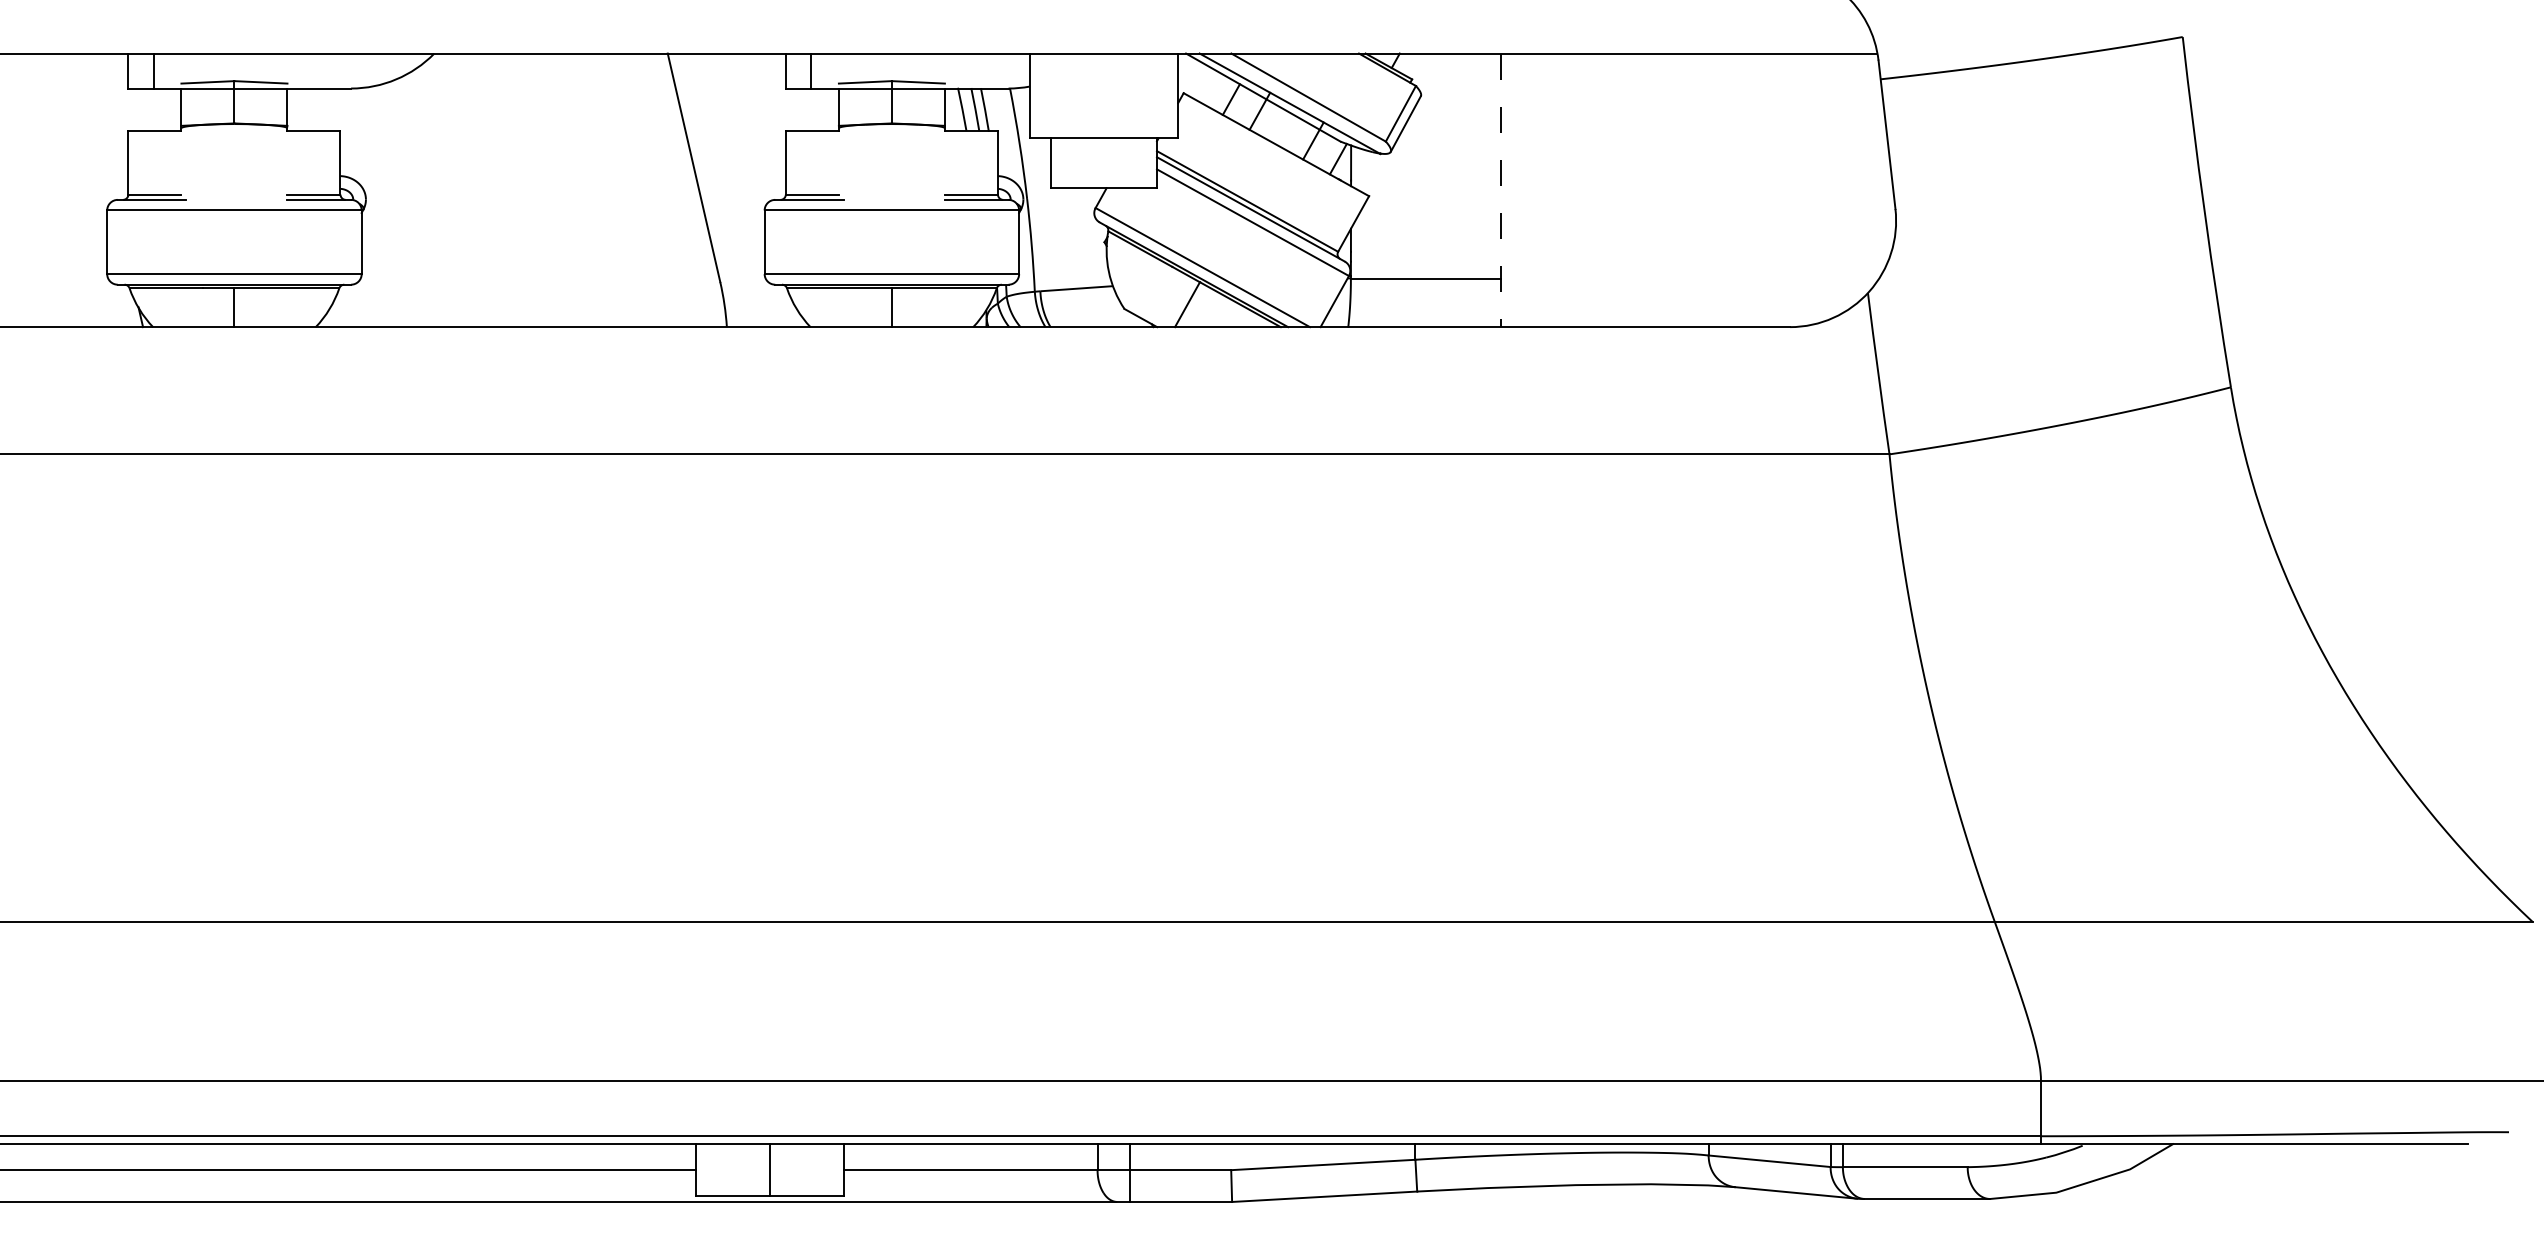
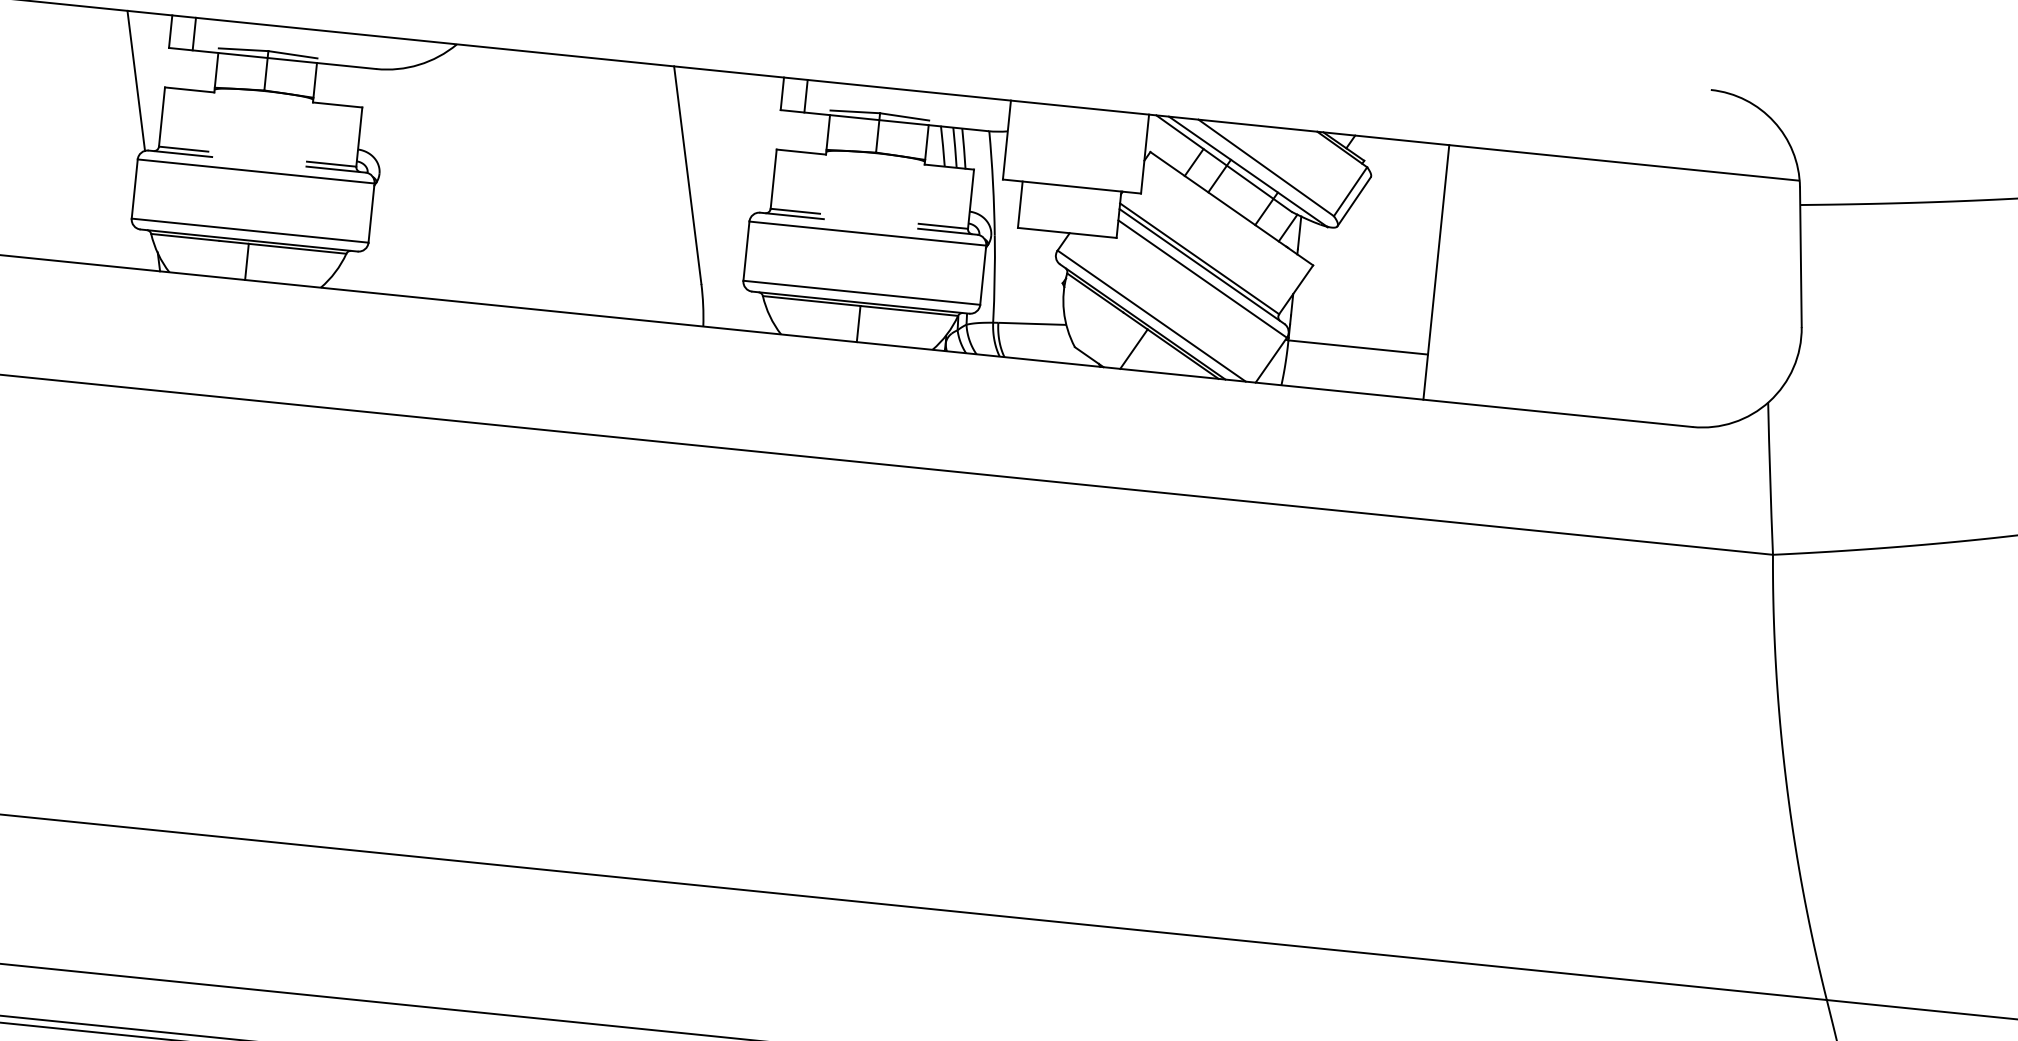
line: (97, 126) -> (136, 80), added
line: (1500, 190) -> (1435, 272), dashed -> solid

